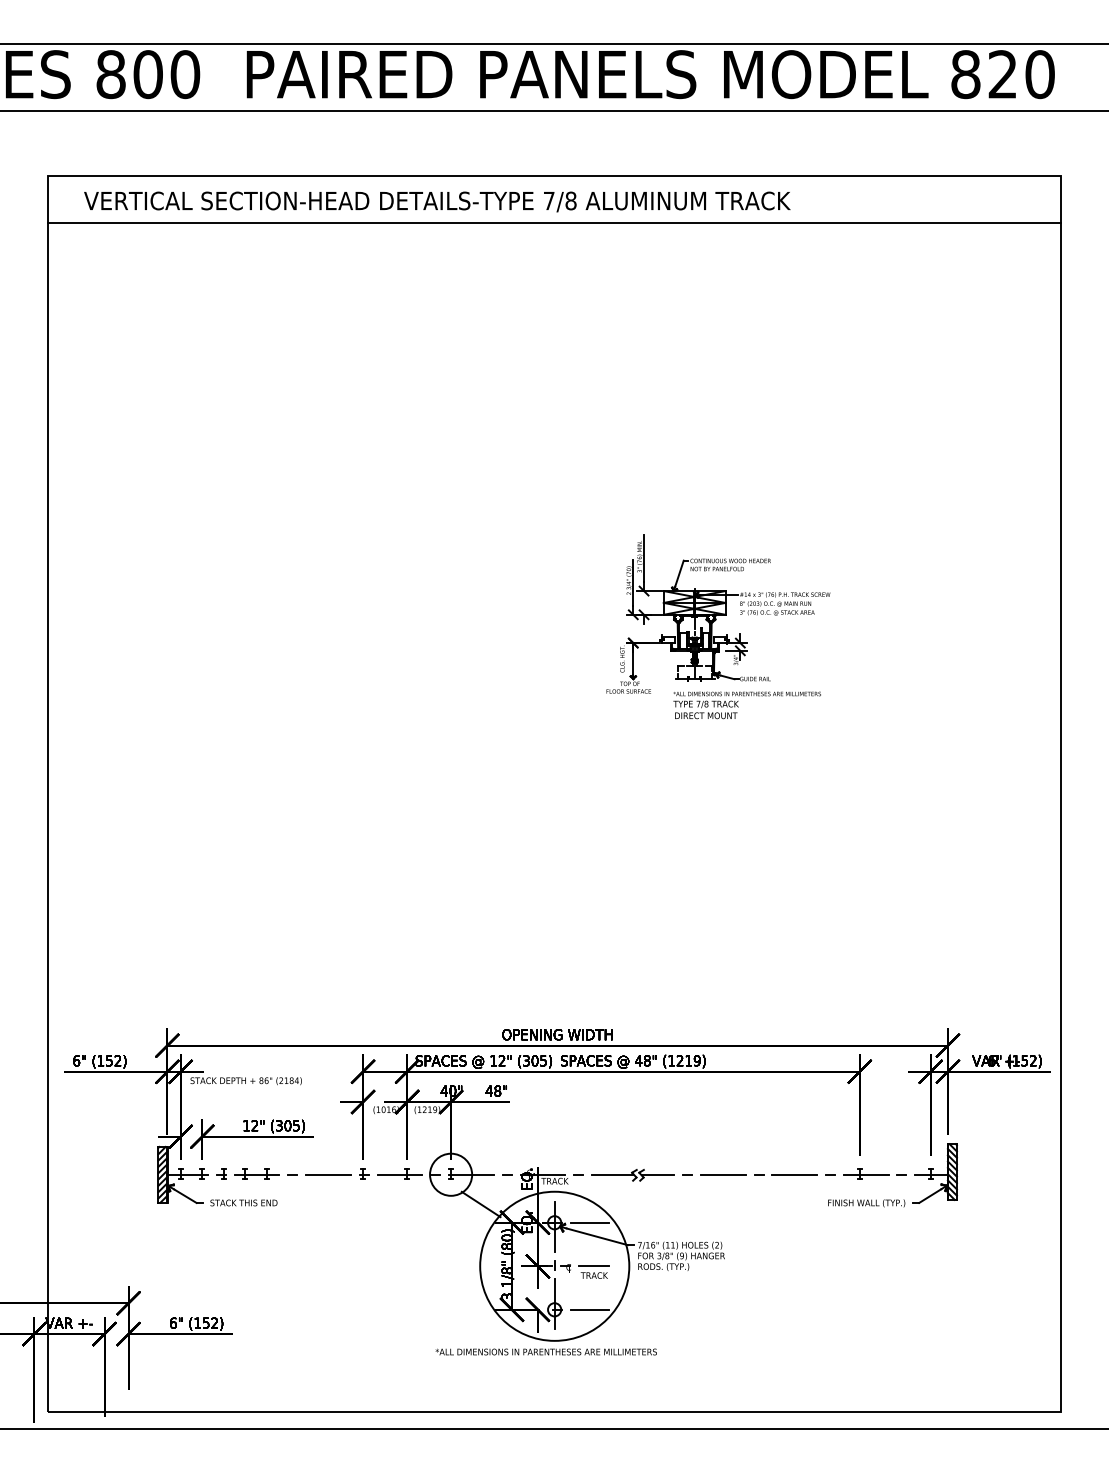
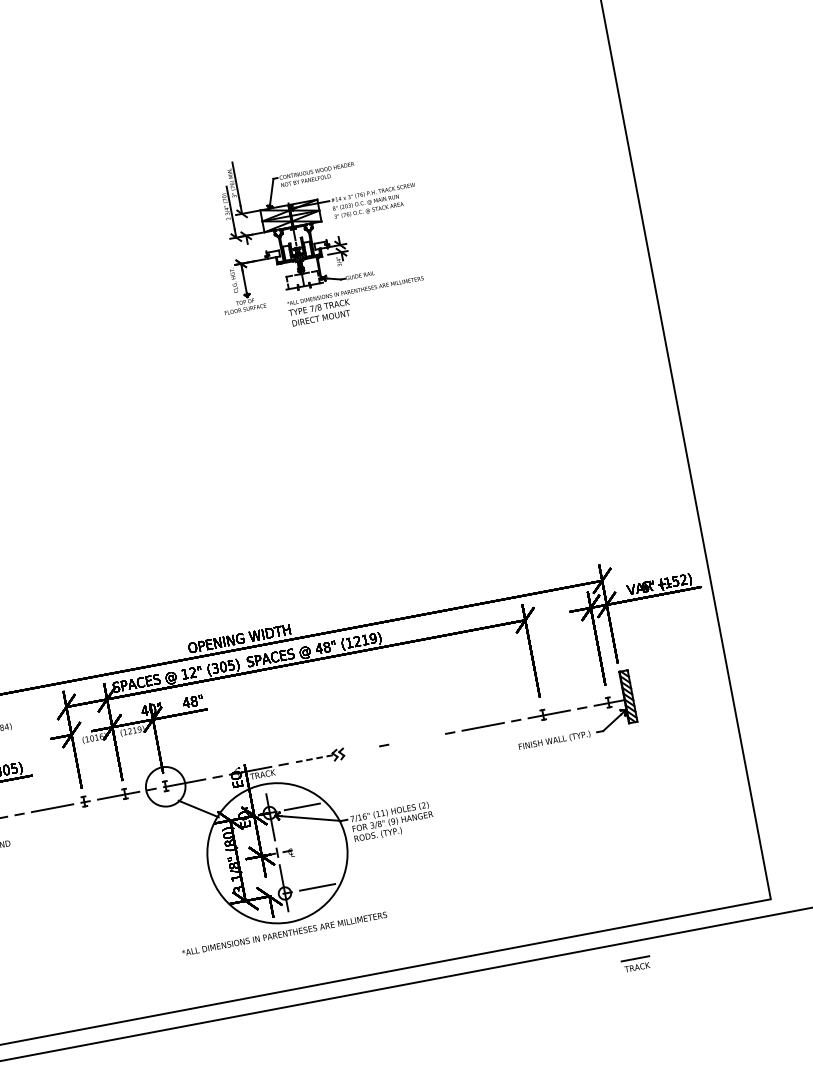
line: (612, 1174) -> (314, 758), solid -> dashed
line: (657, 1174) -> (356, 750), removed
line: (723, 1174) -> (417, 738), removed
part: (593, 1271) -> (635, 963), moved

